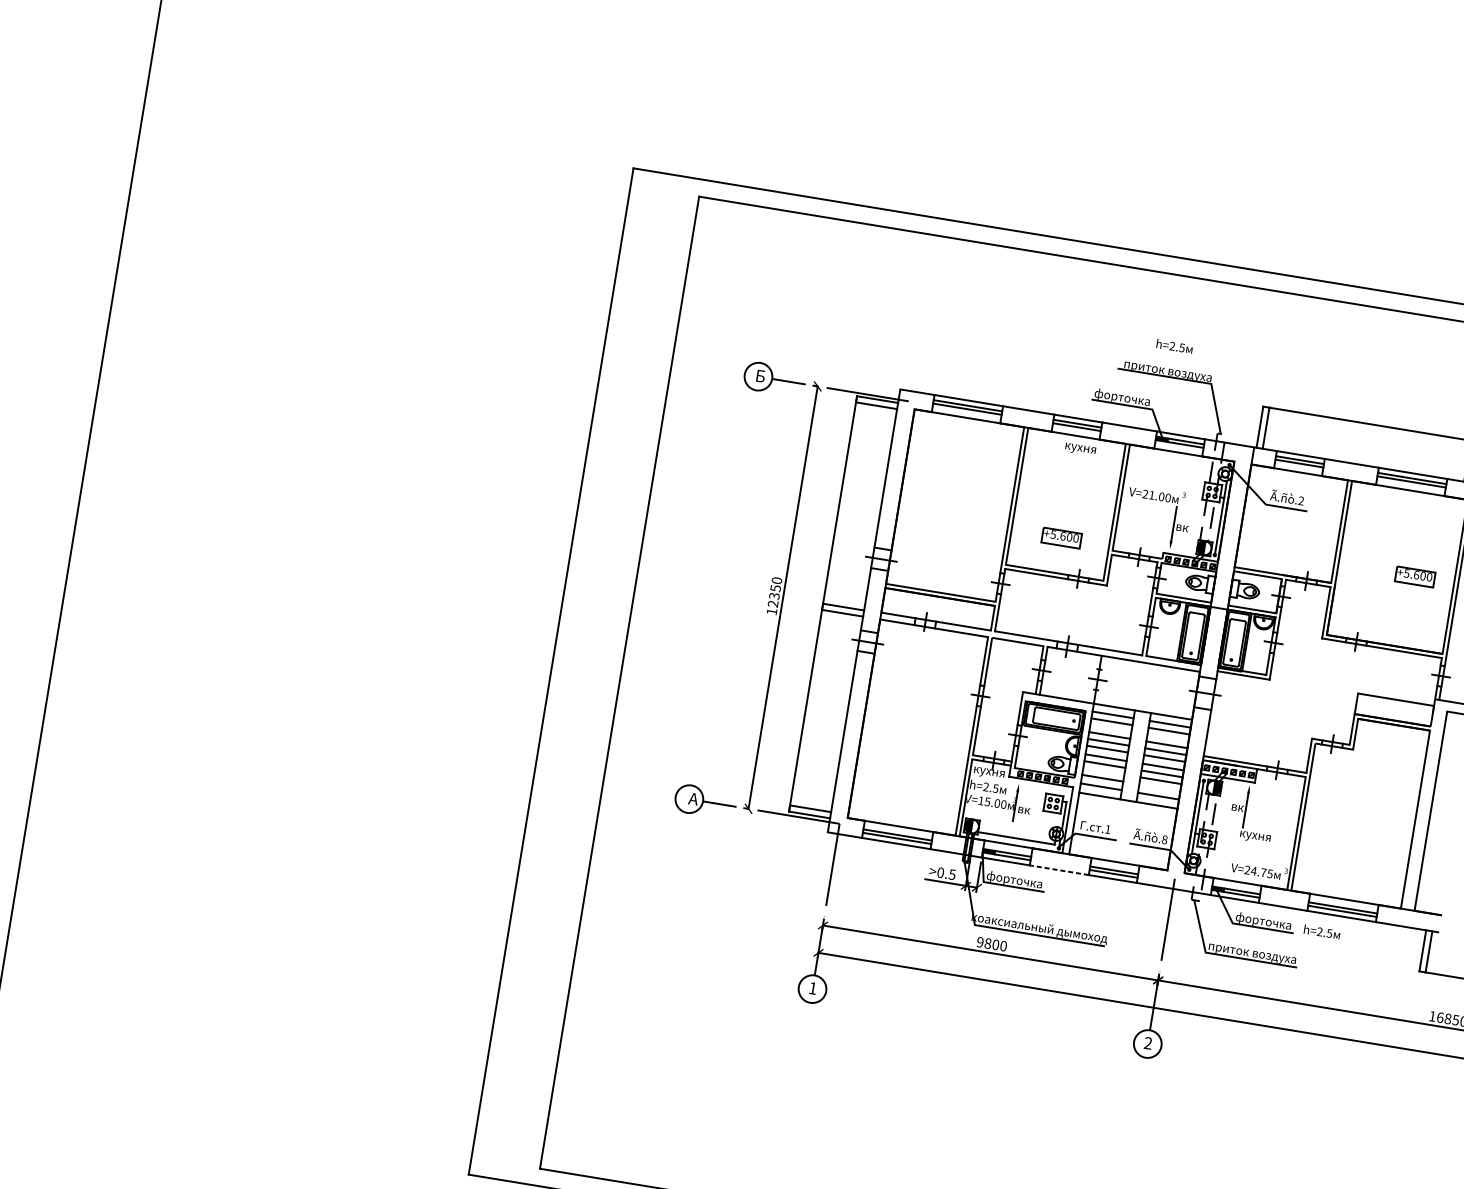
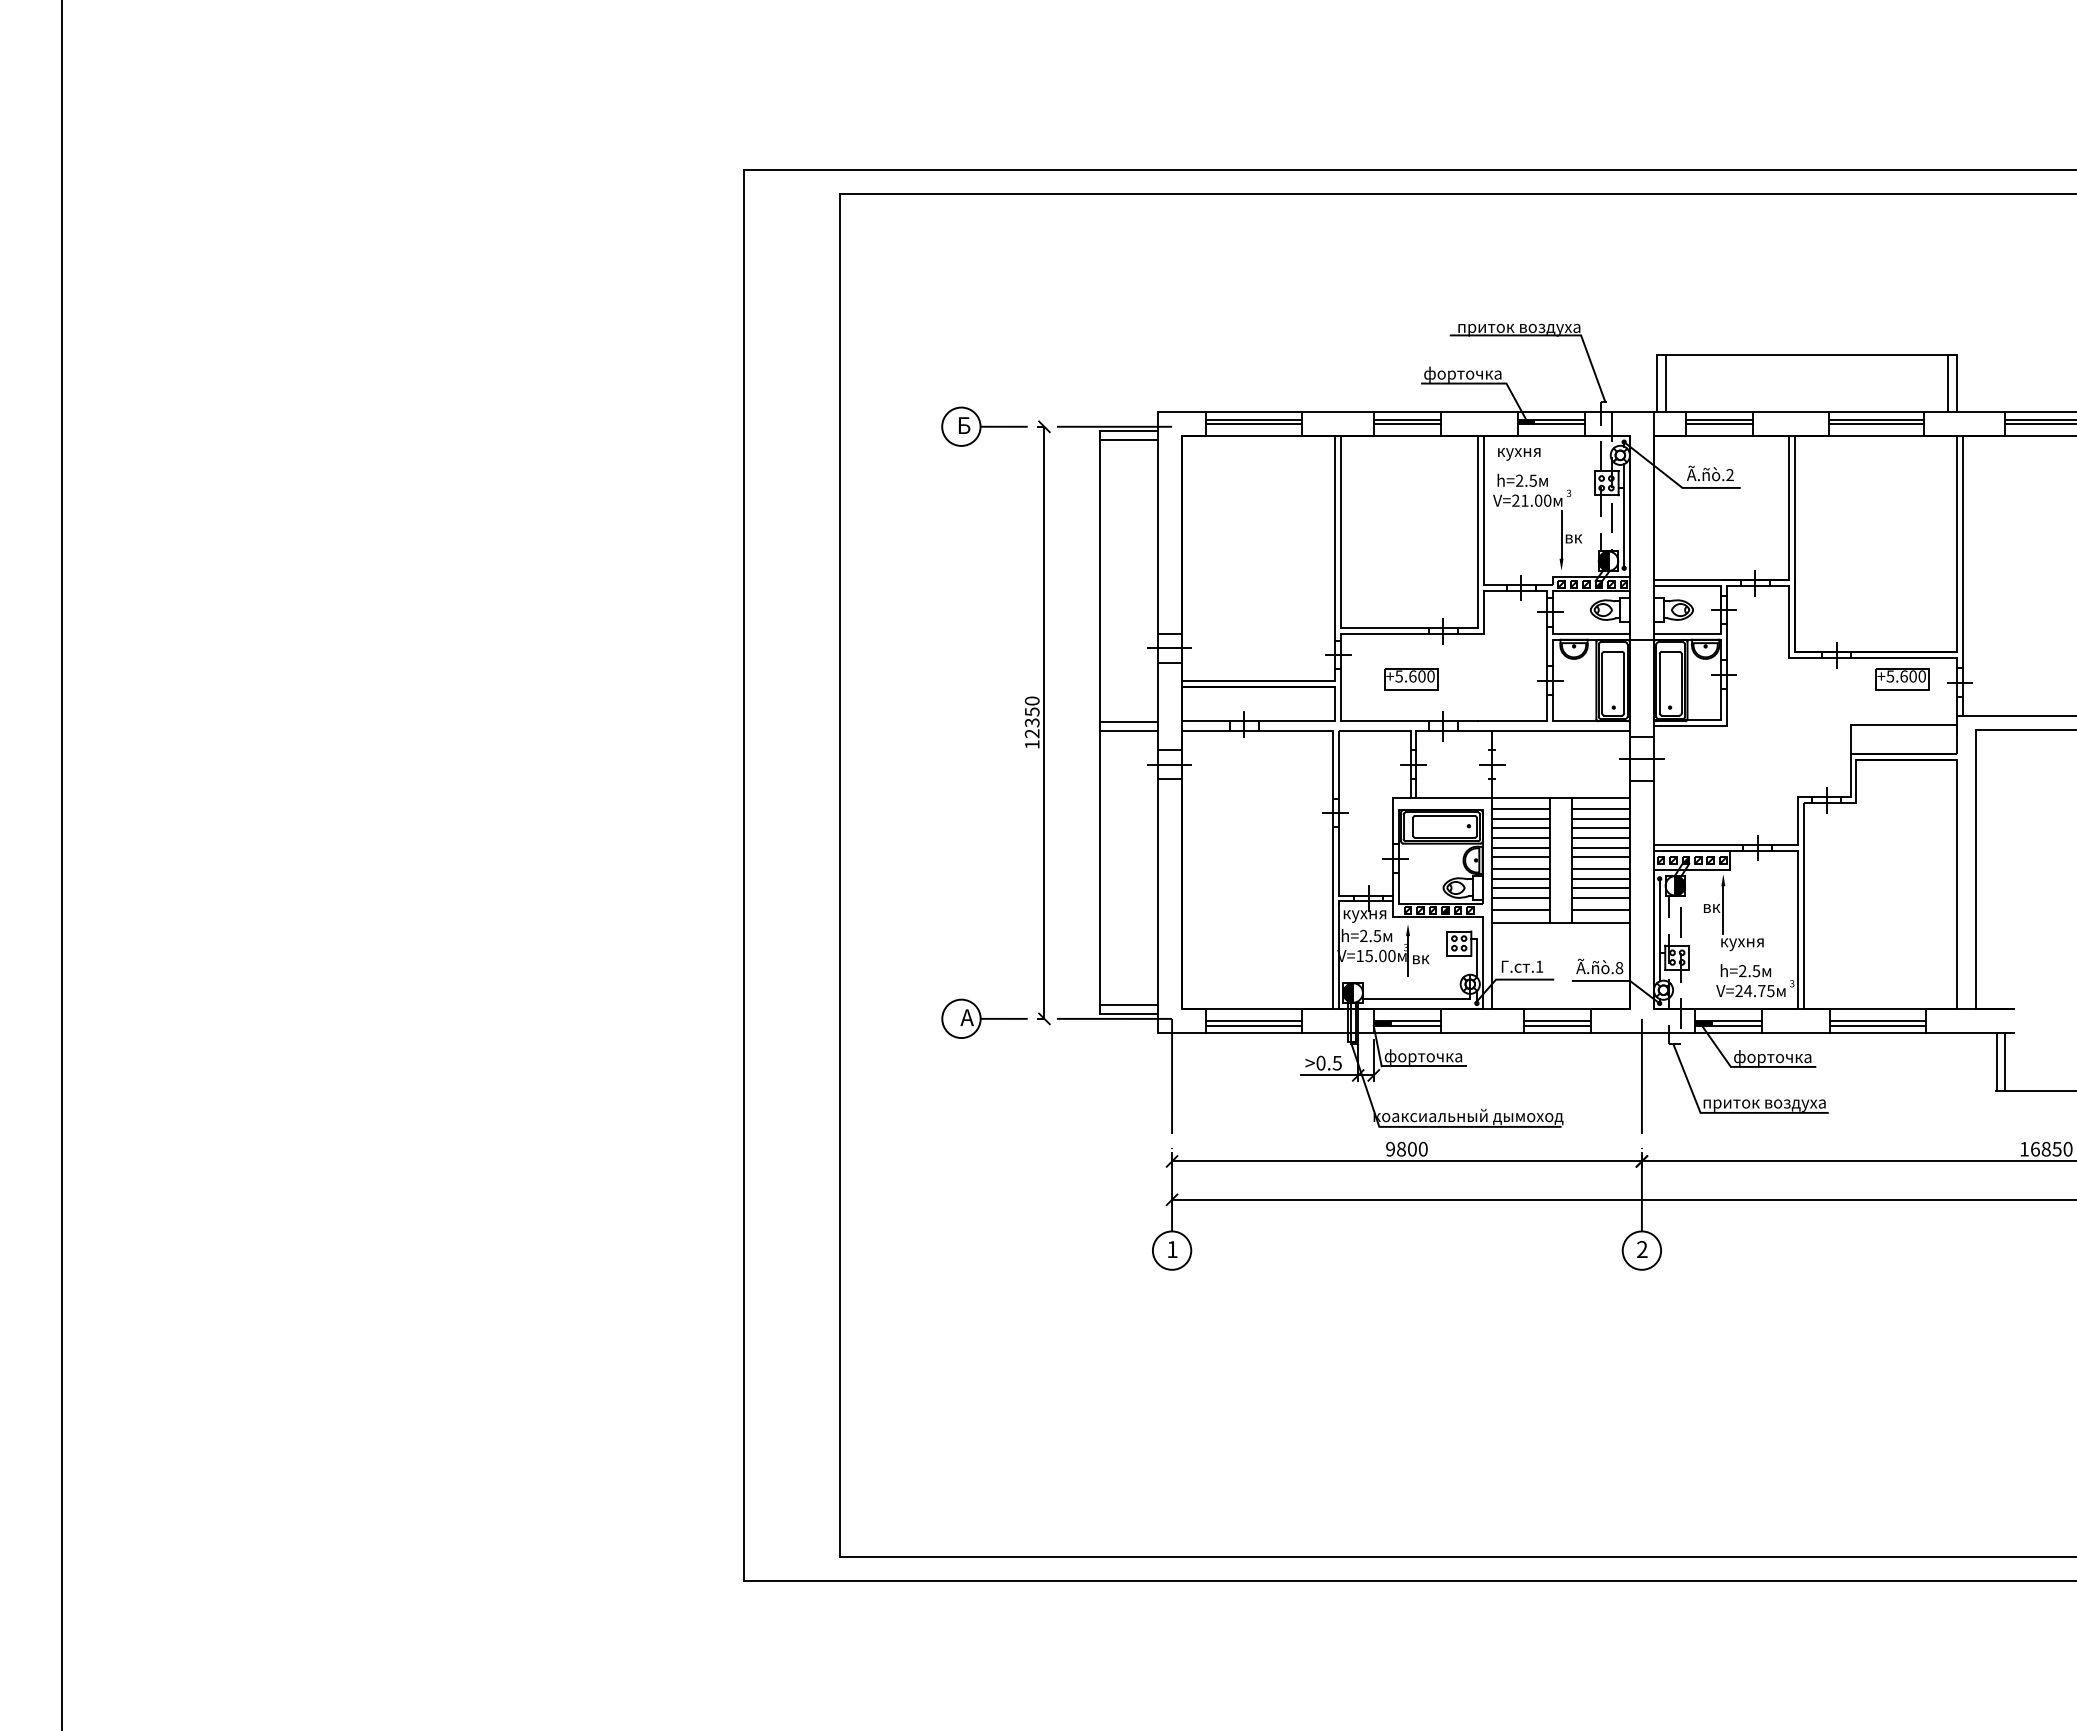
text: (1174, 345) -> (1522, 479), moved
text: (1080, 449) -> (1519, 454), moved
part: (1061, 538) -> (1411, 679), moved
part: (1415, 577) -> (1902, 679), moved
line: (1110, 728) -> (1520, 828), added
line: (1167, 738) -> (1600, 828), added
line: (1103, 771) -> (1520, 888), added
line: (1159, 787) -> (1600, 897), added
line: (1058, 870) -> (1481, 1033), dashed -> solid
text: (1321, 931) -> (1745, 970), moved

